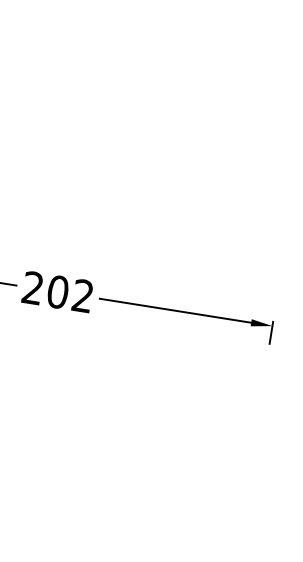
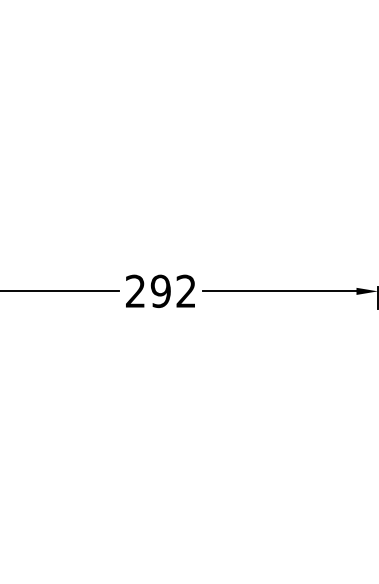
text: (57, 292) -> (160, 291), 202 -> 292

